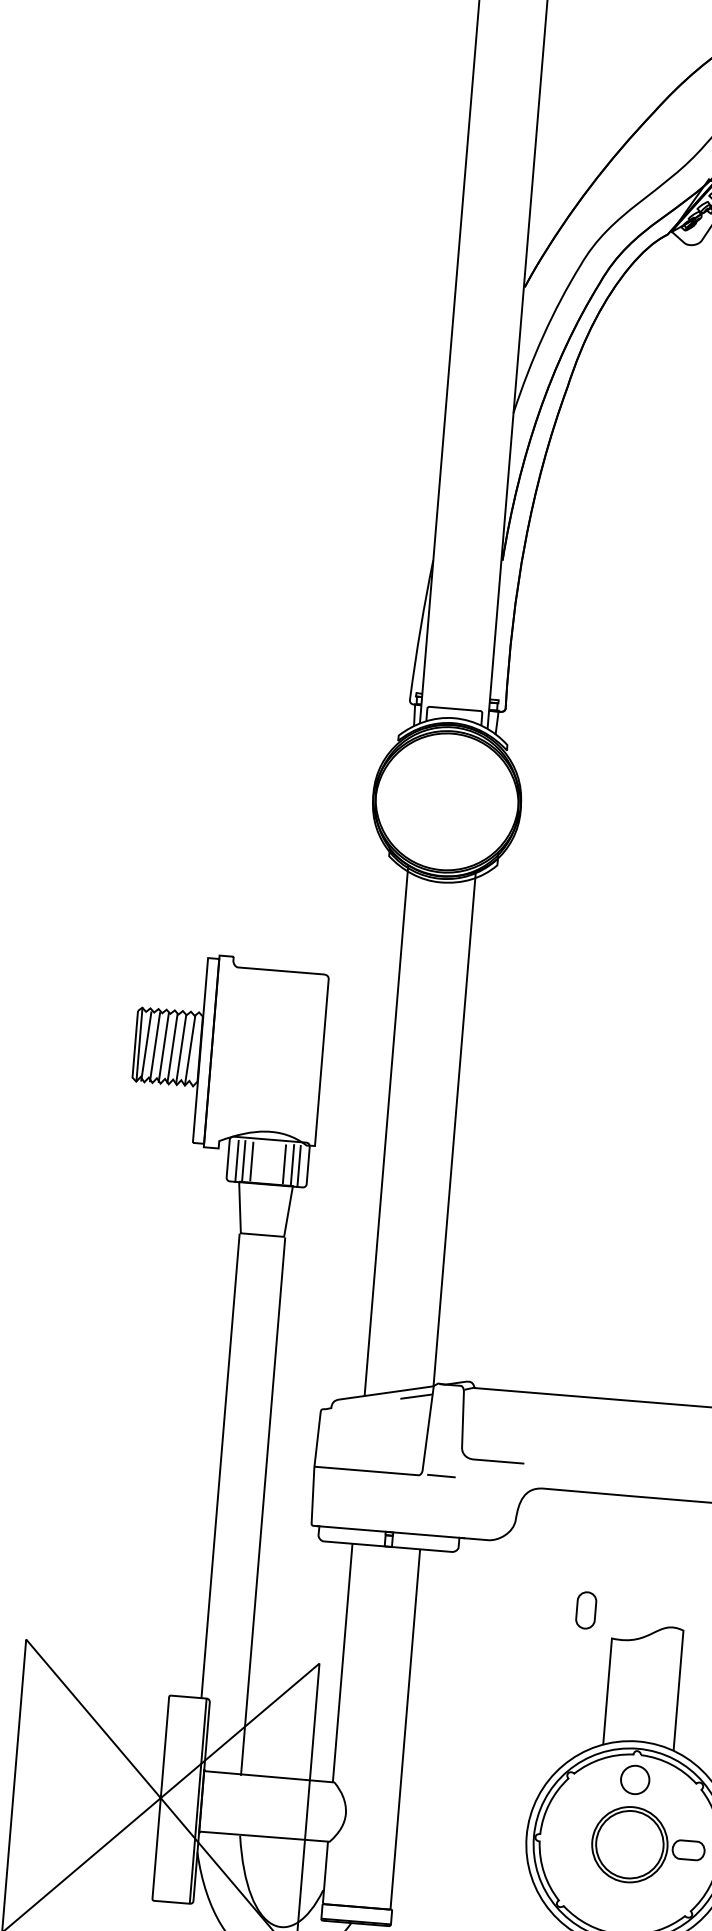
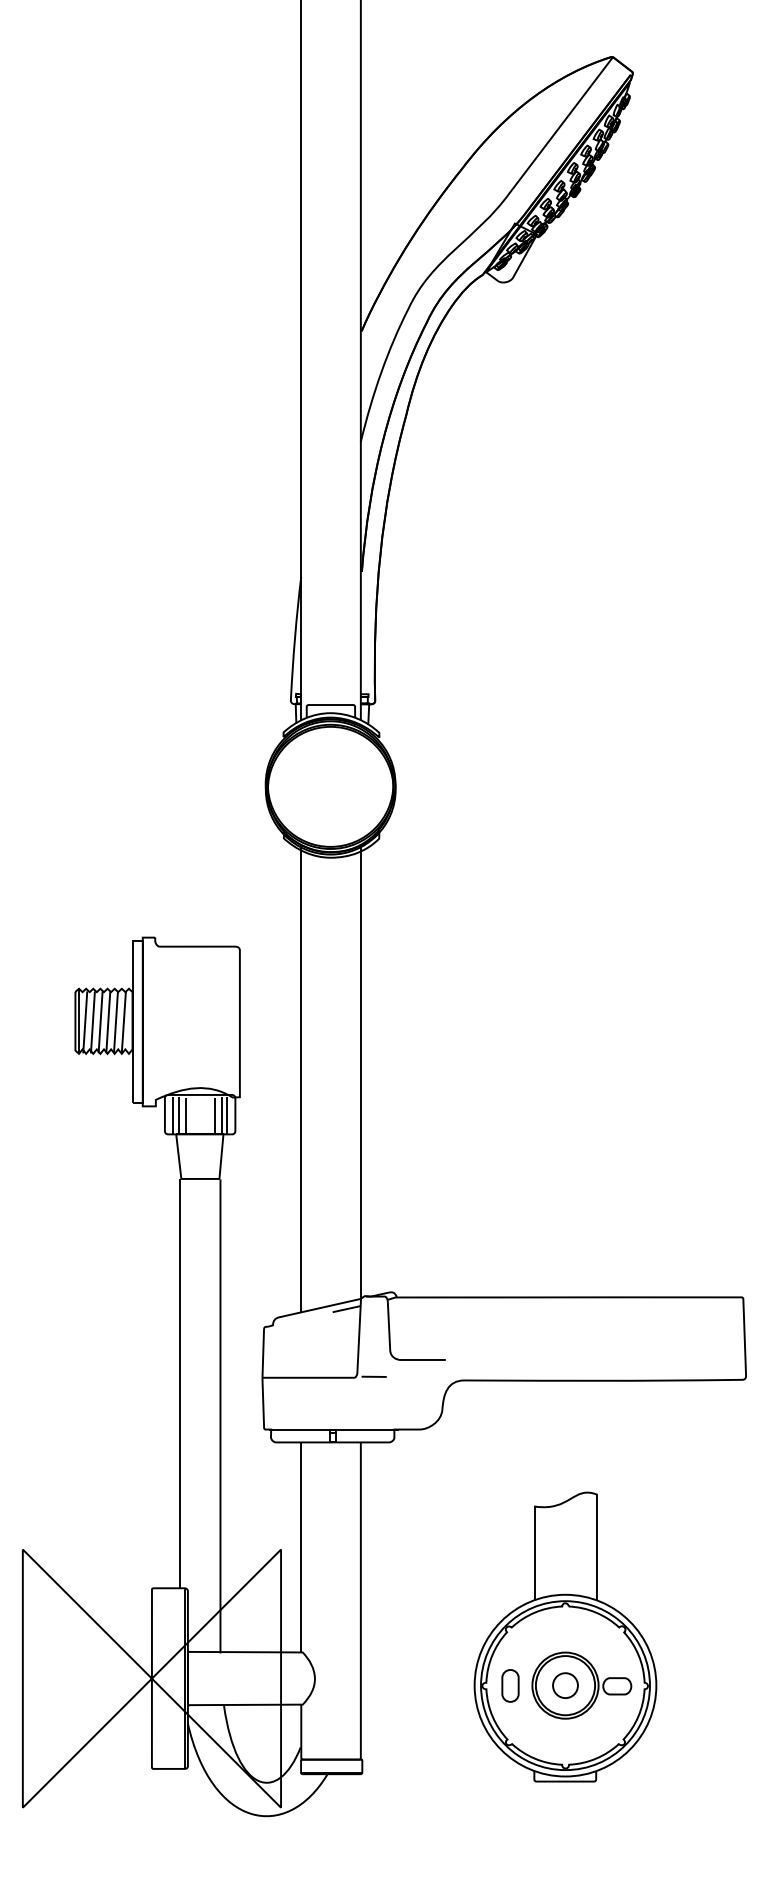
part: (586, 1609) -> (510, 1685), moved
part: (635, 1779) -> (565, 1685), moved

